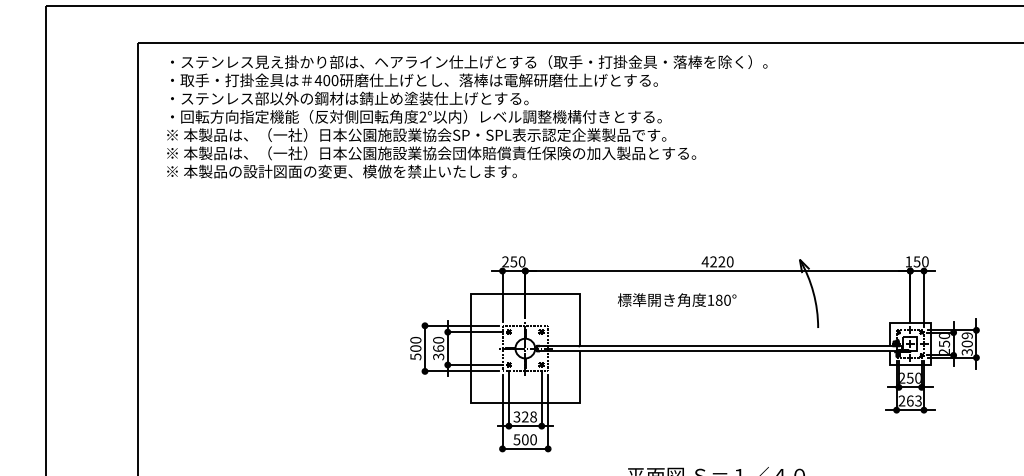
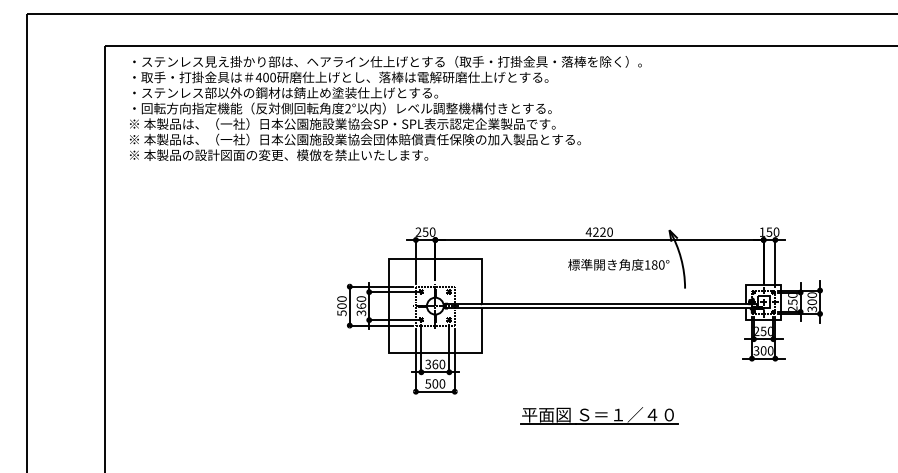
text: (676, 299) -> (618, 264), moved
text: (966, 336) -> (811, 295), 309 -> 300
text: (910, 400) -> (763, 350), 263 -> 300
text: (529, 417) -> (438, 364), 328 -> 360

